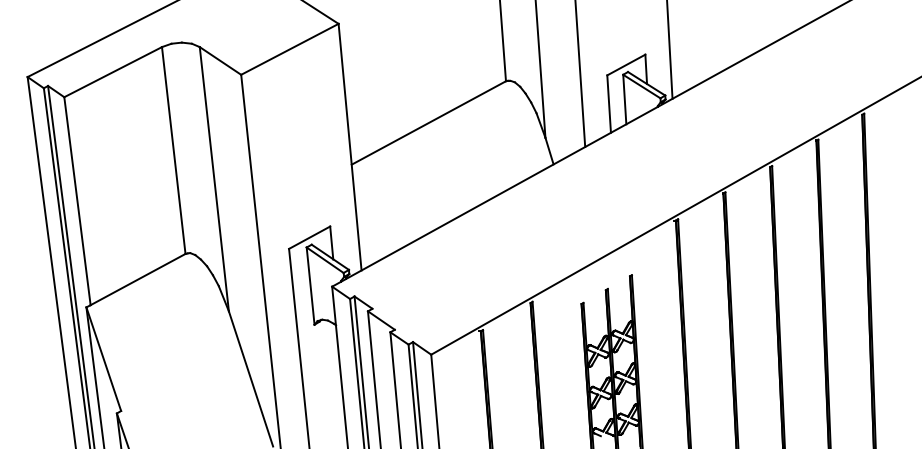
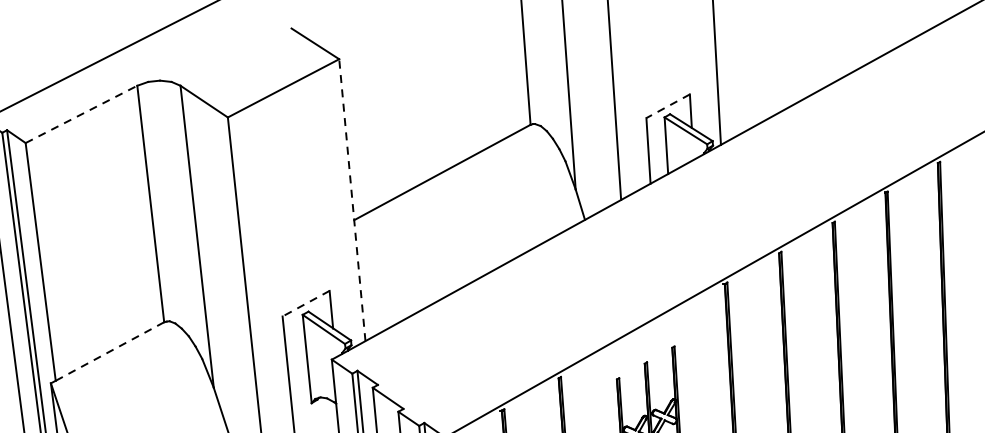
line: (626, 65) -> (668, 106), solid -> dashed
line: (113, 72) -> (81, 114), solid -> dashed
line: (350, 147) -> (352, 200), solid -> dashed
line: (309, 237) -> (305, 303), solid -> dashed
line: (138, 279) -> (110, 351), solid -> dashed

